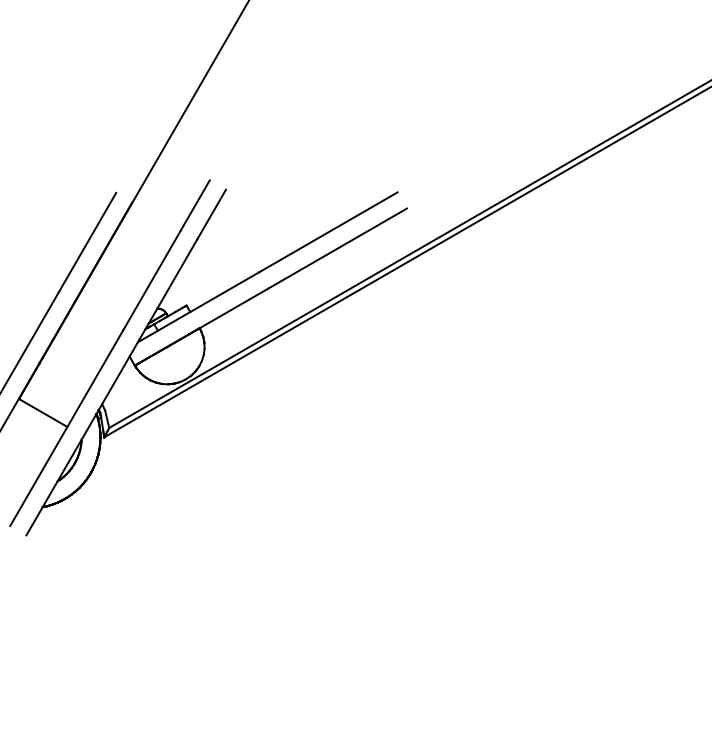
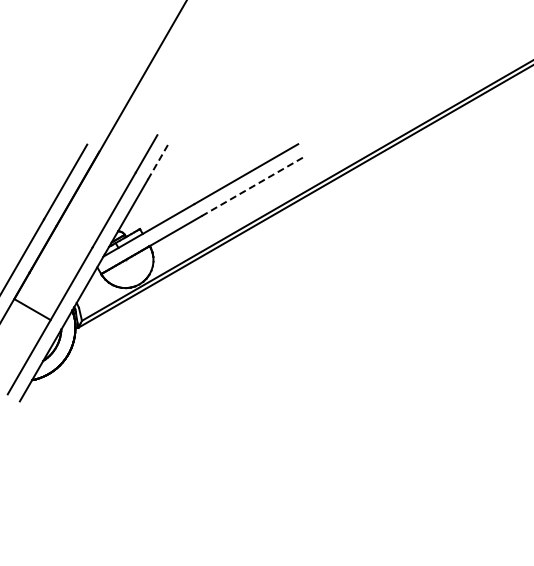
line: (211, 214) -> (158, 160), solid -> dashed
line: (337, 248) -> (253, 186), solid -> dashed

